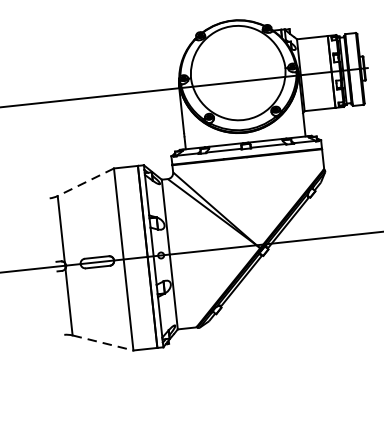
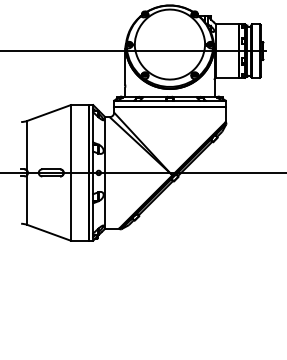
line: (85, 182) -> (48, 113), dashed -> solid
line: (103, 342) -> (49, 232), dashed -> solid

